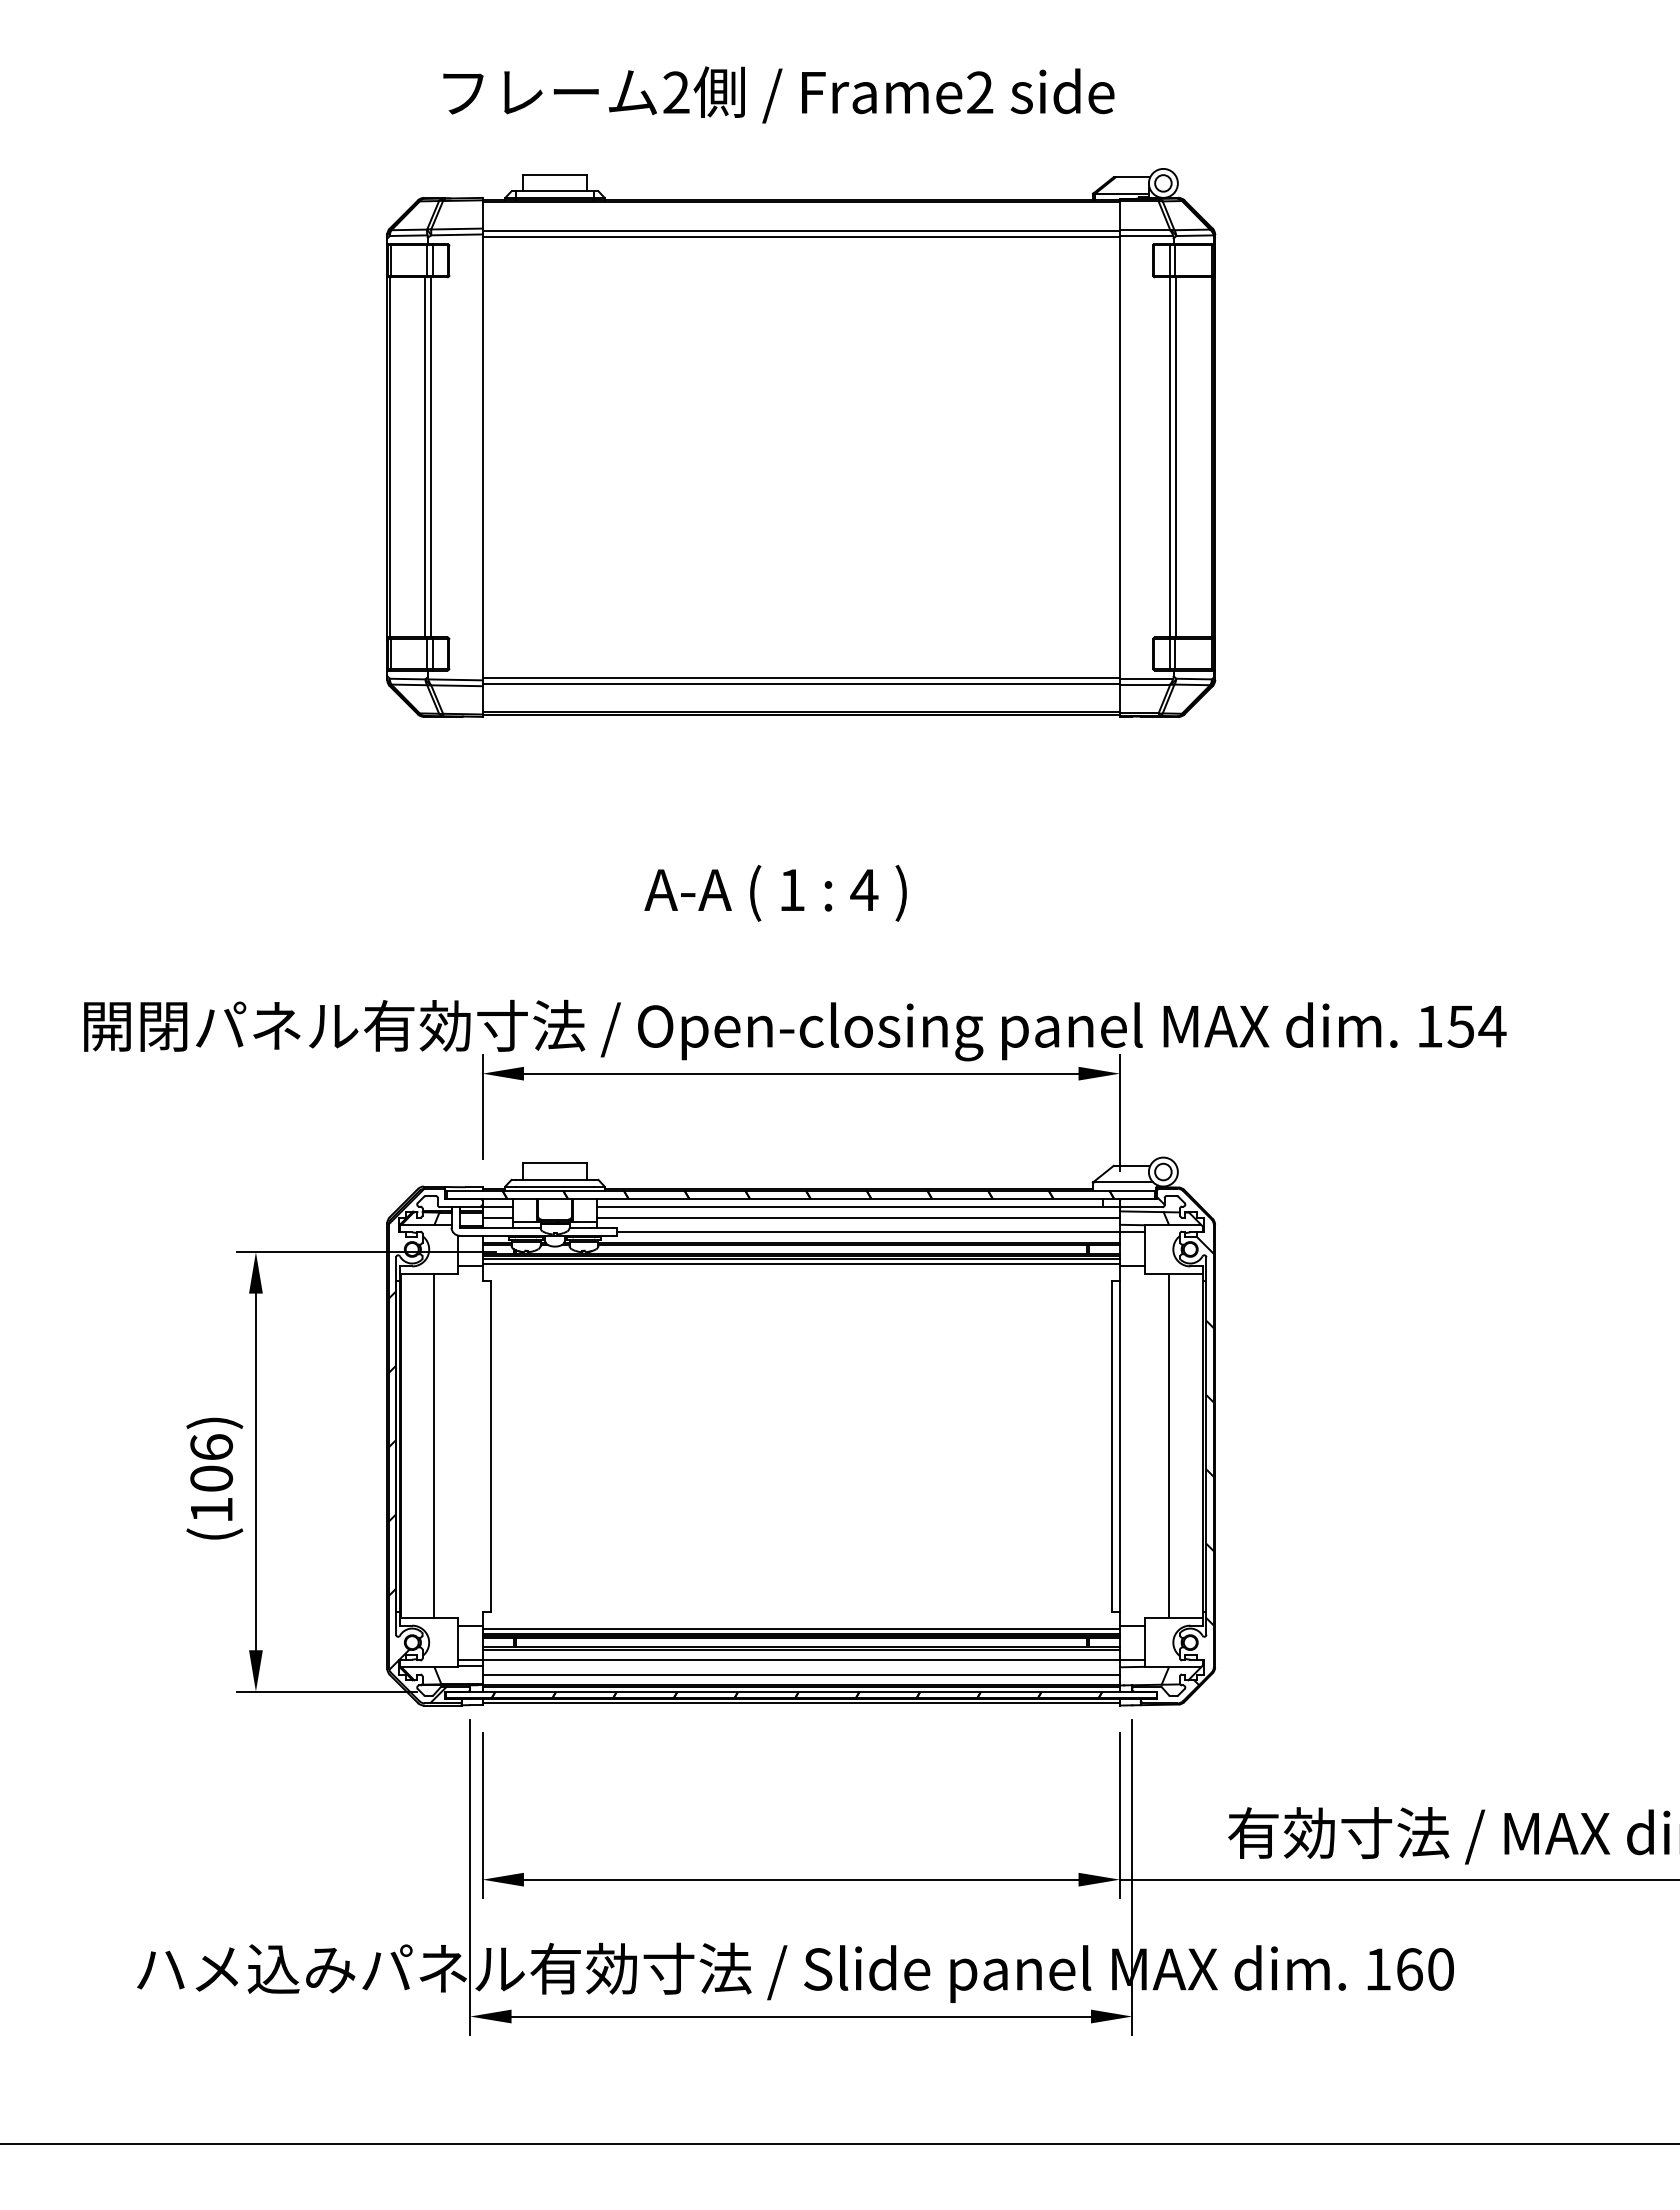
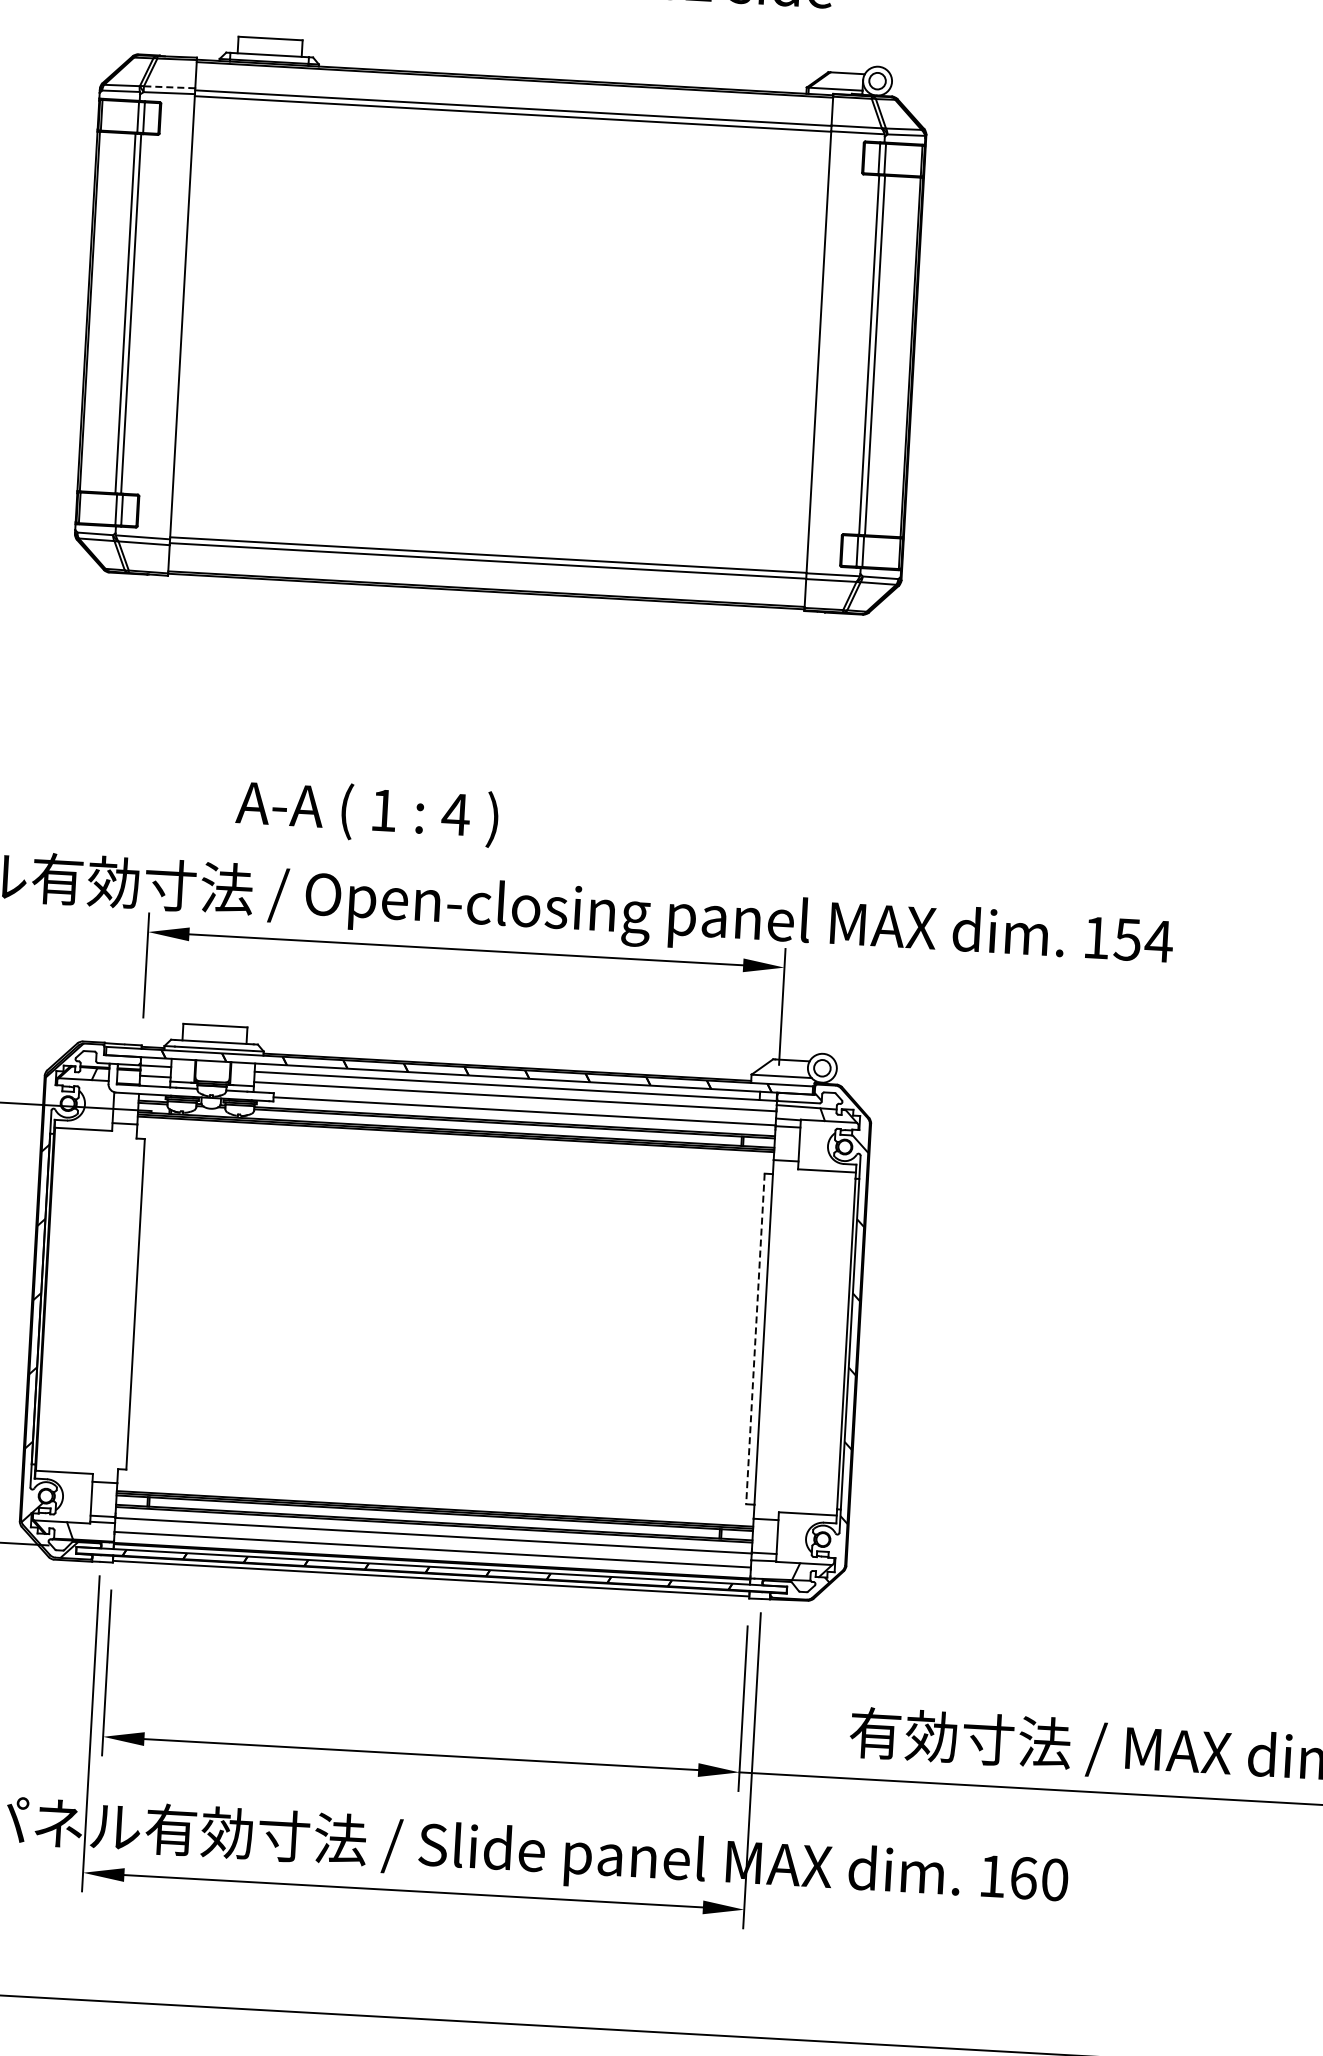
line: (456, 229) -> (169, 87), solid -> dashed
text: (775, 893) -> (367, 812), moved
line: (800, 1263) -> (454, 1139), removed
line: (433, 1445) -> (78, 1300), removed
line: (1169, 1445) -> (813, 1341), removed
line: (1111, 1446) -> (755, 1339), solid -> dashed
line: (800, 1628) -> (434, 1503), removed

